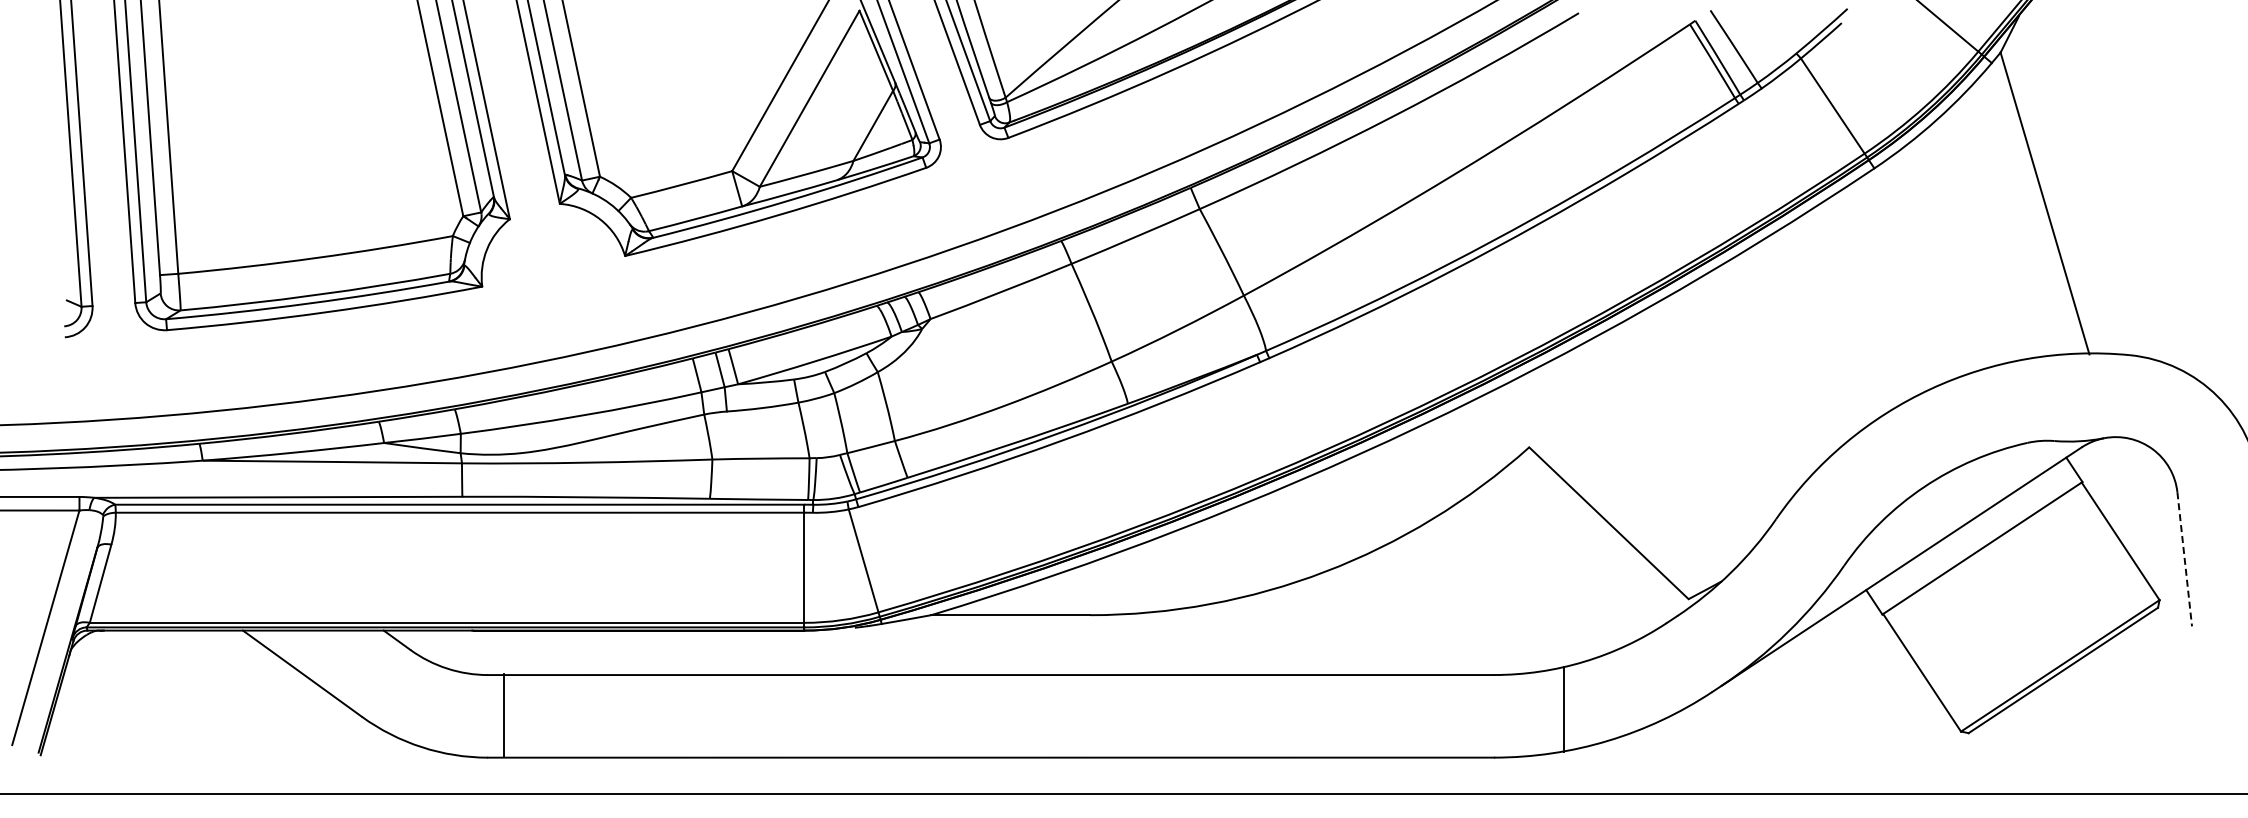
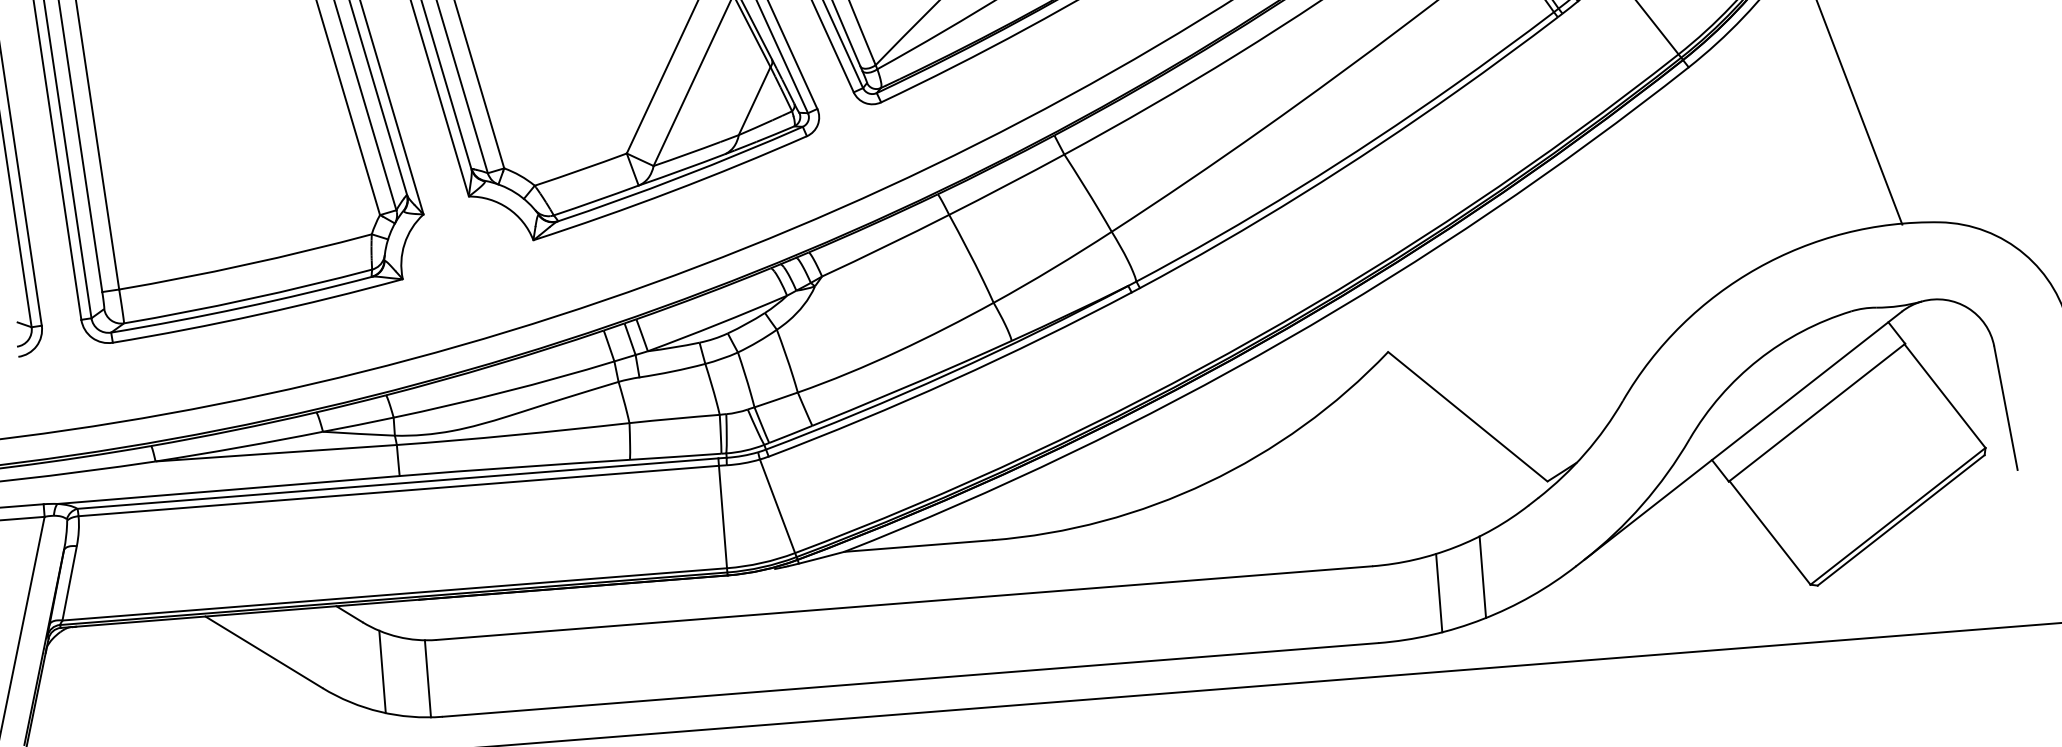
line: (2184, 559) -> (2005, 408), dashed -> solid
line: (1611, 695) -> (1482, 576), added
line: (427, 704) -> (382, 671), added
line: (503, 715) -> (427, 678), moved

